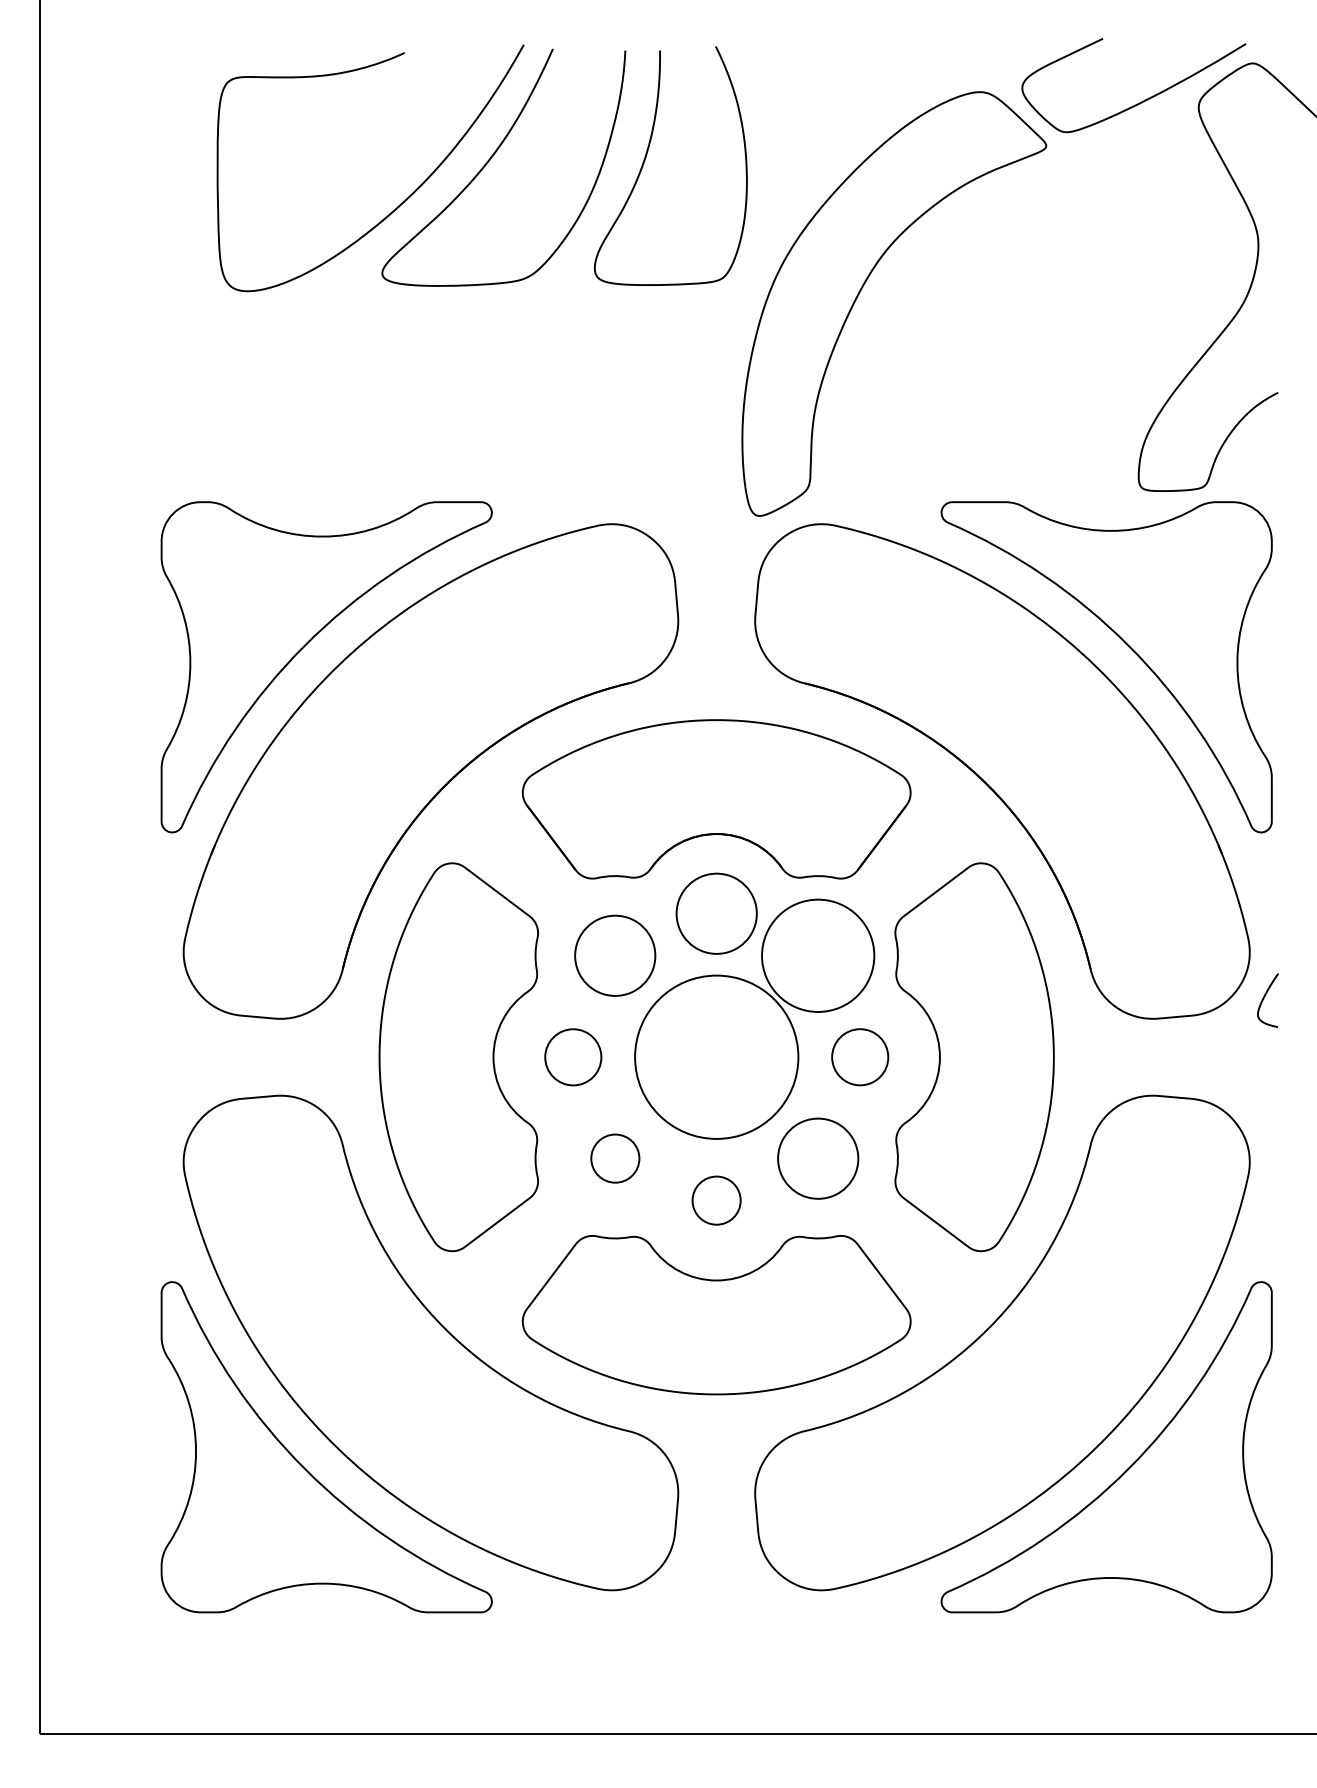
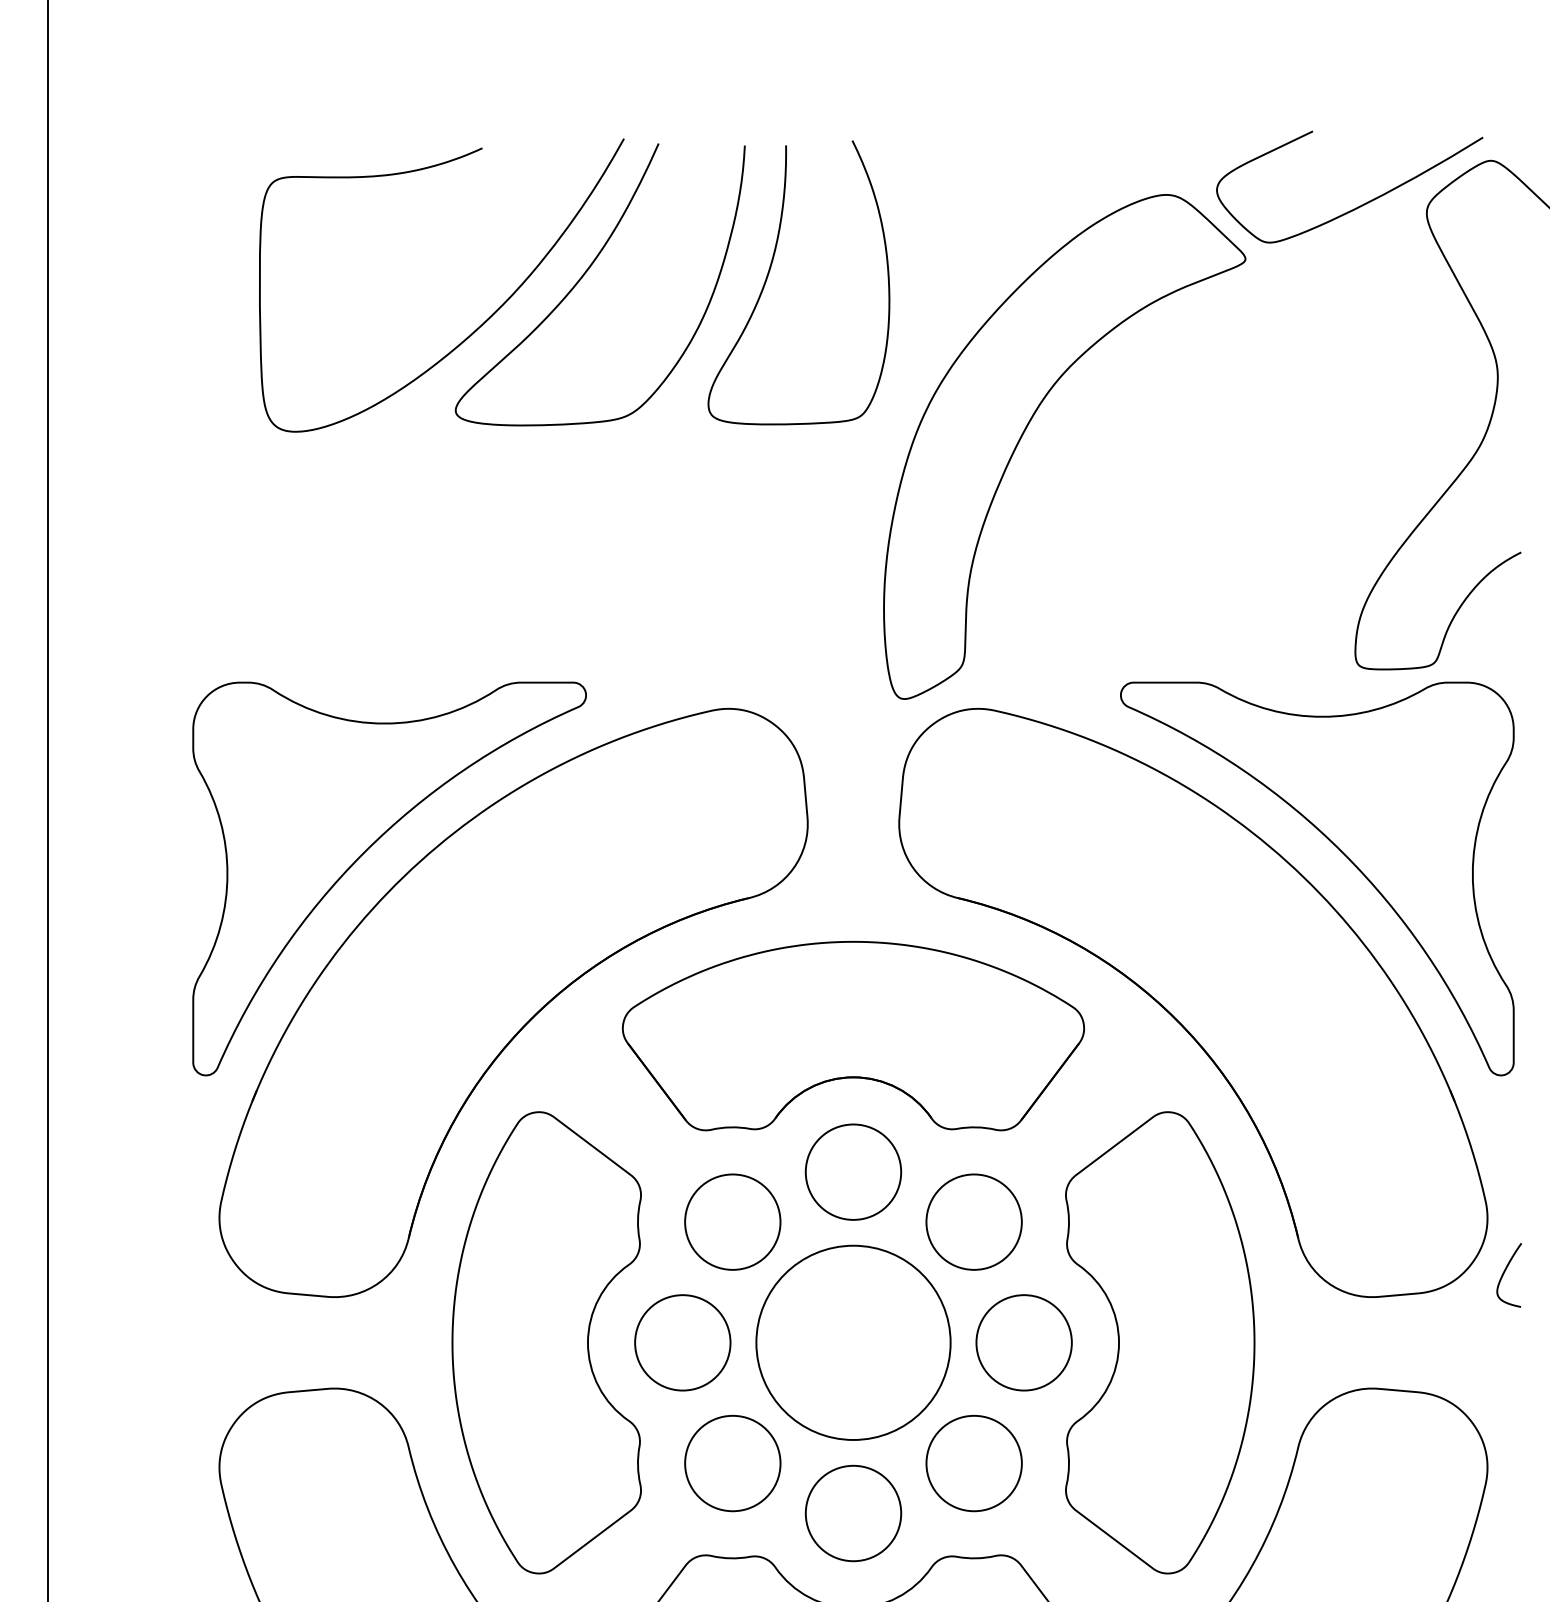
circle: (818, 955) -> (974, 1221), size x0.71
circle: (573, 1057) -> (683, 1343), size x1.43
circle: (860, 1057) -> (1024, 1343), size x1.43
circle: (615, 1158) -> (733, 1463), size x1.67
circle: (716, 1200) -> (853, 1513), size x1.67

